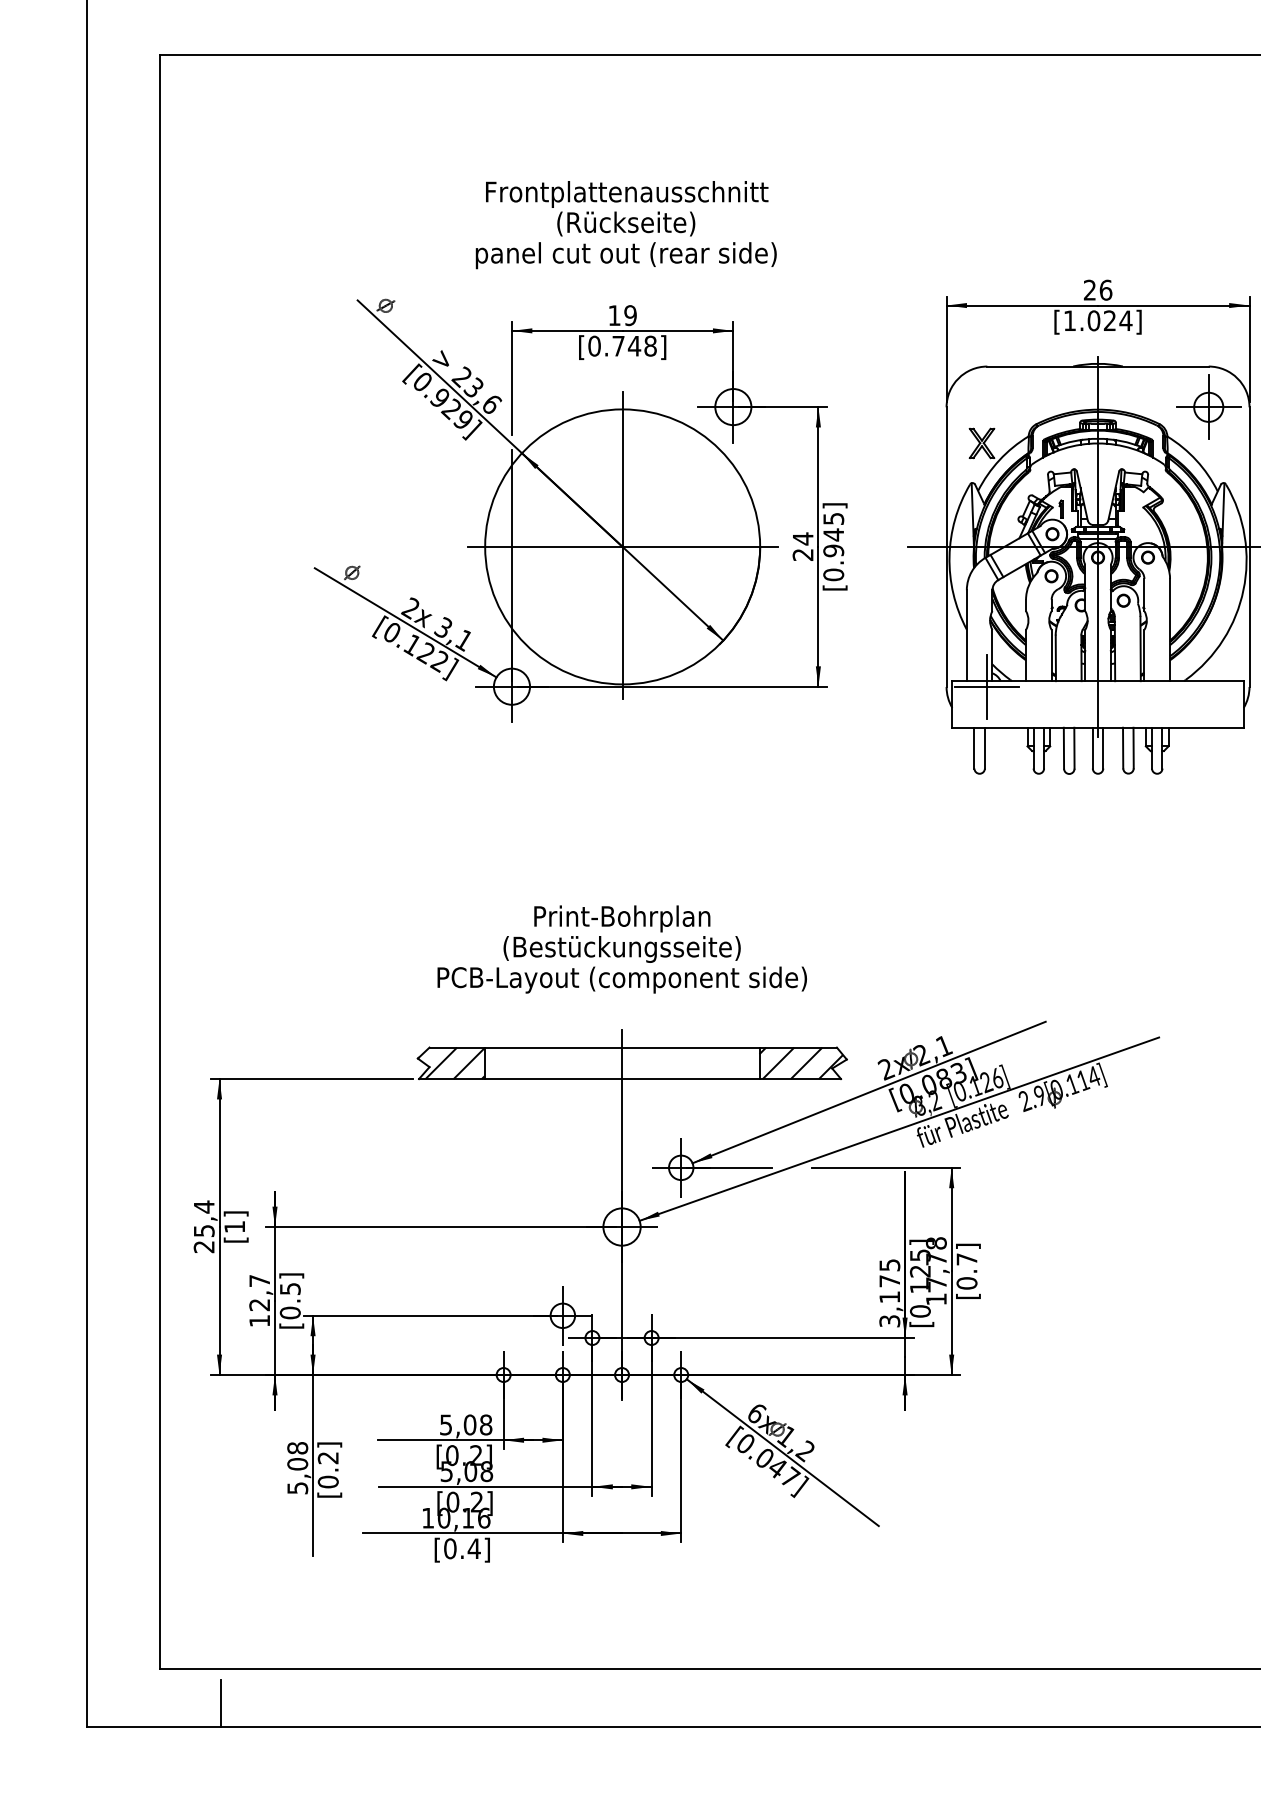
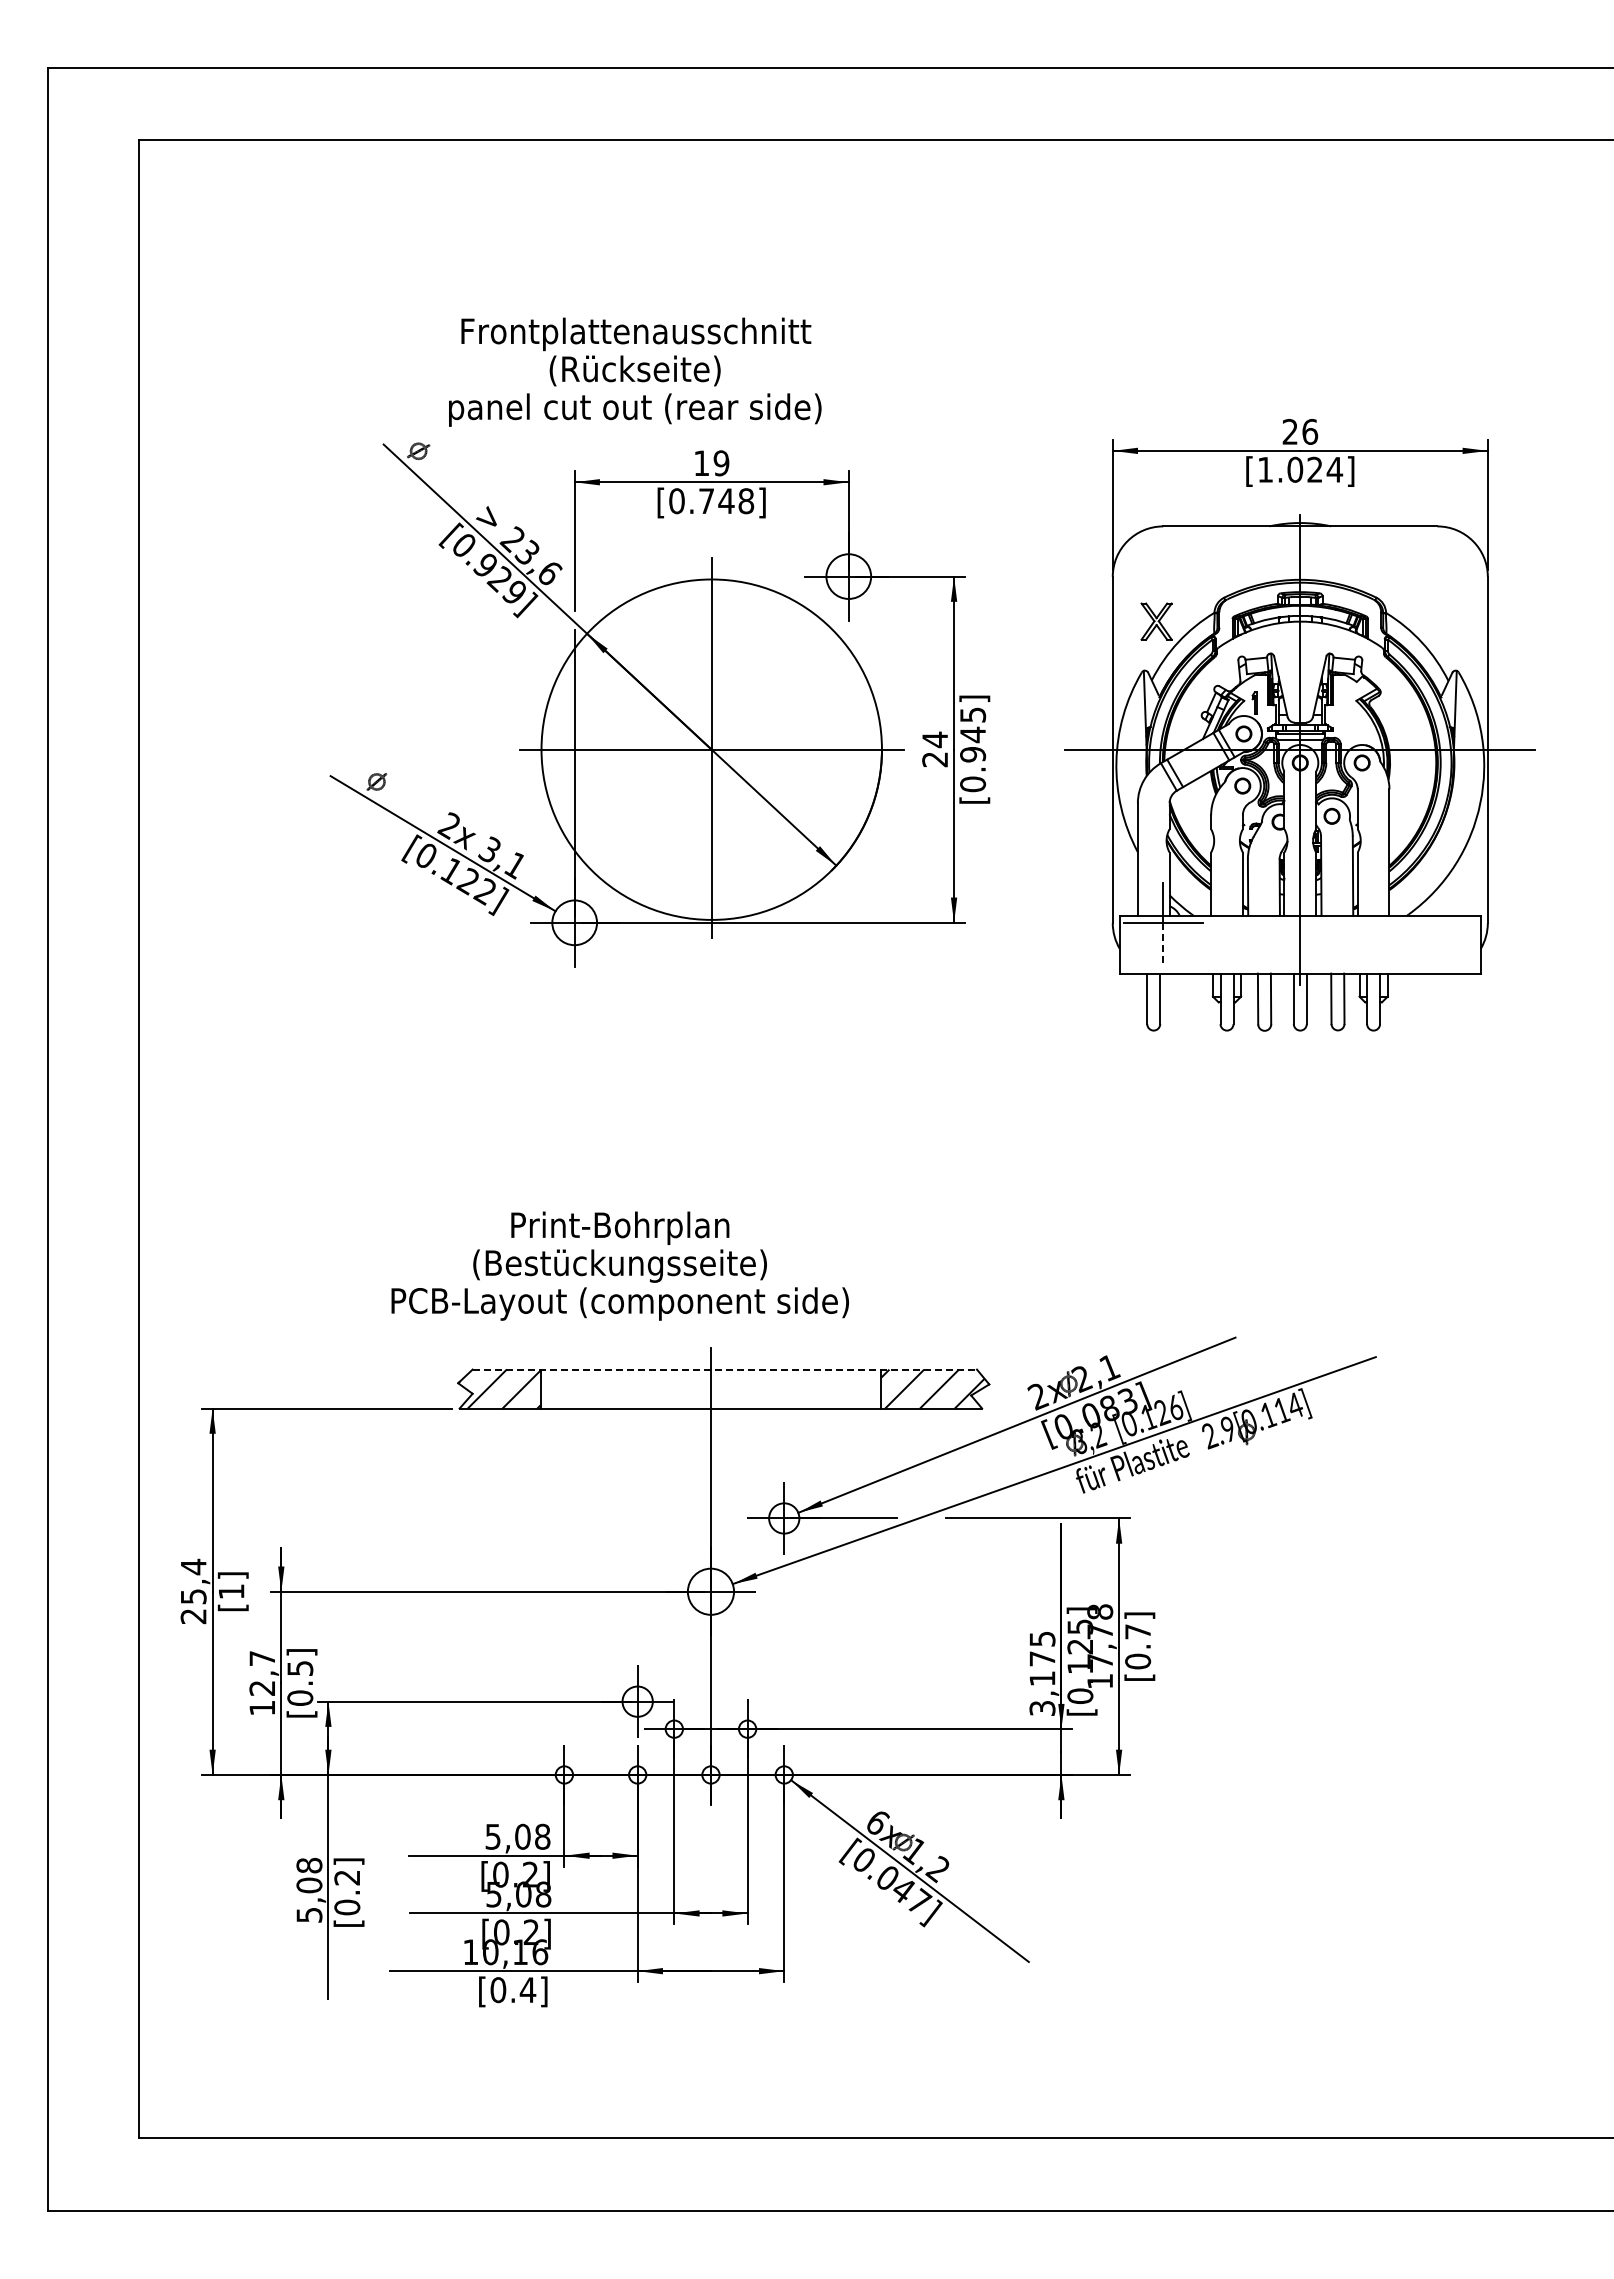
text: (626, 224) -> (635, 371), moved
part: (1208, 407) -> (1437, 576), removed
line: (987, 702) -> (1163, 942), solid -> dashed
text: (621, 948) -> (619, 1265), moved
line: (633, 1047) -> (725, 1369), solid -> dashed
line: (221, 1703) -> (214, 2181), removed

